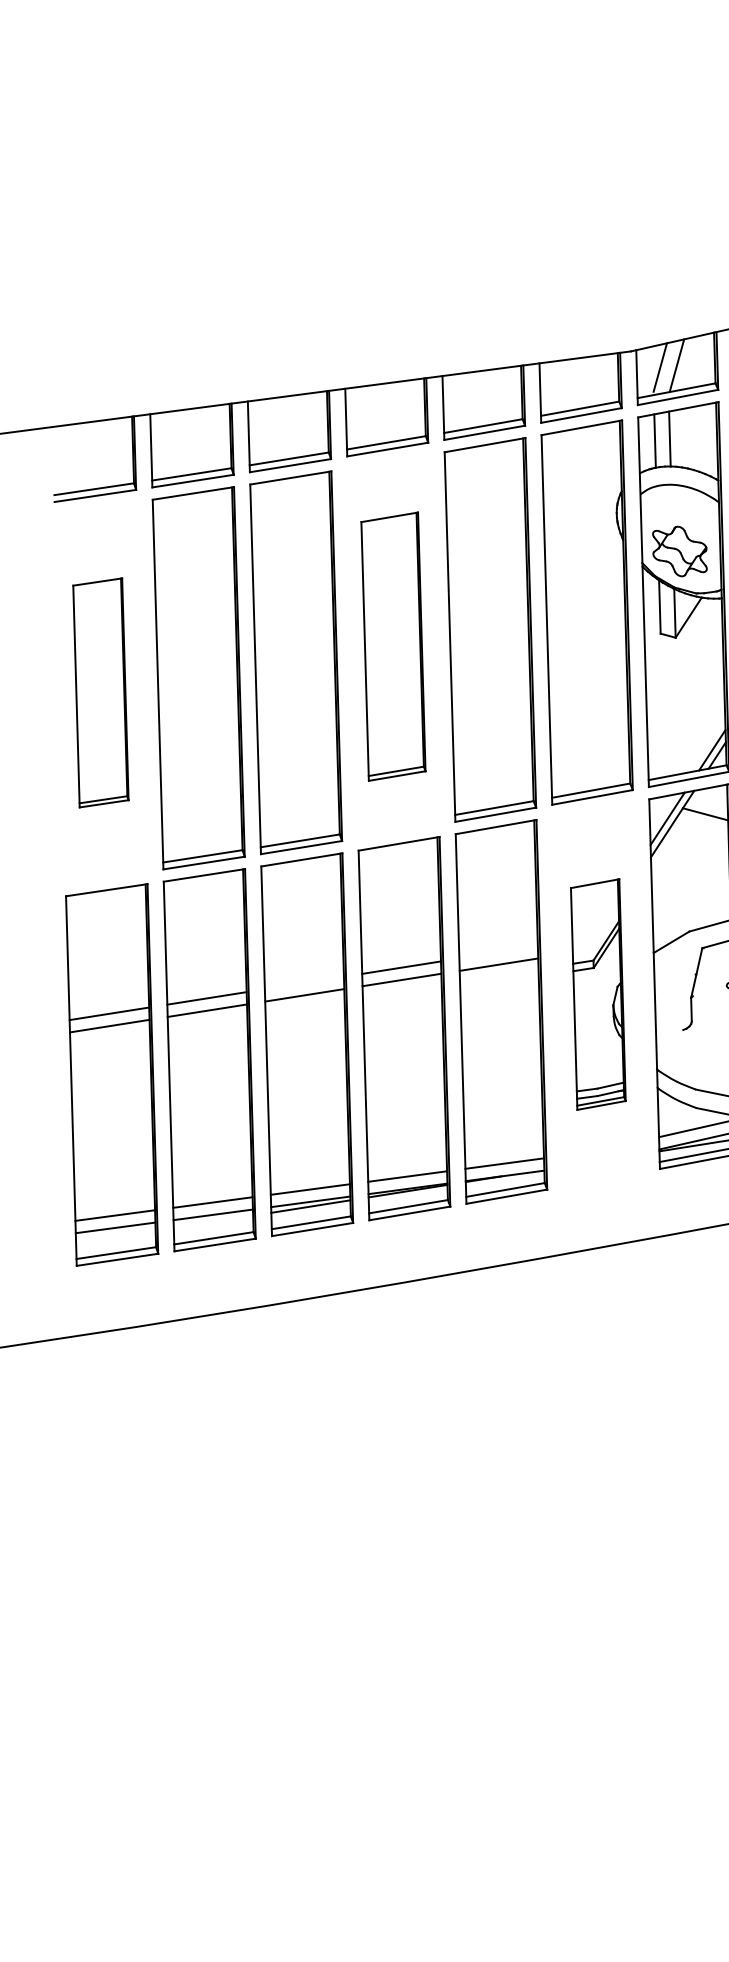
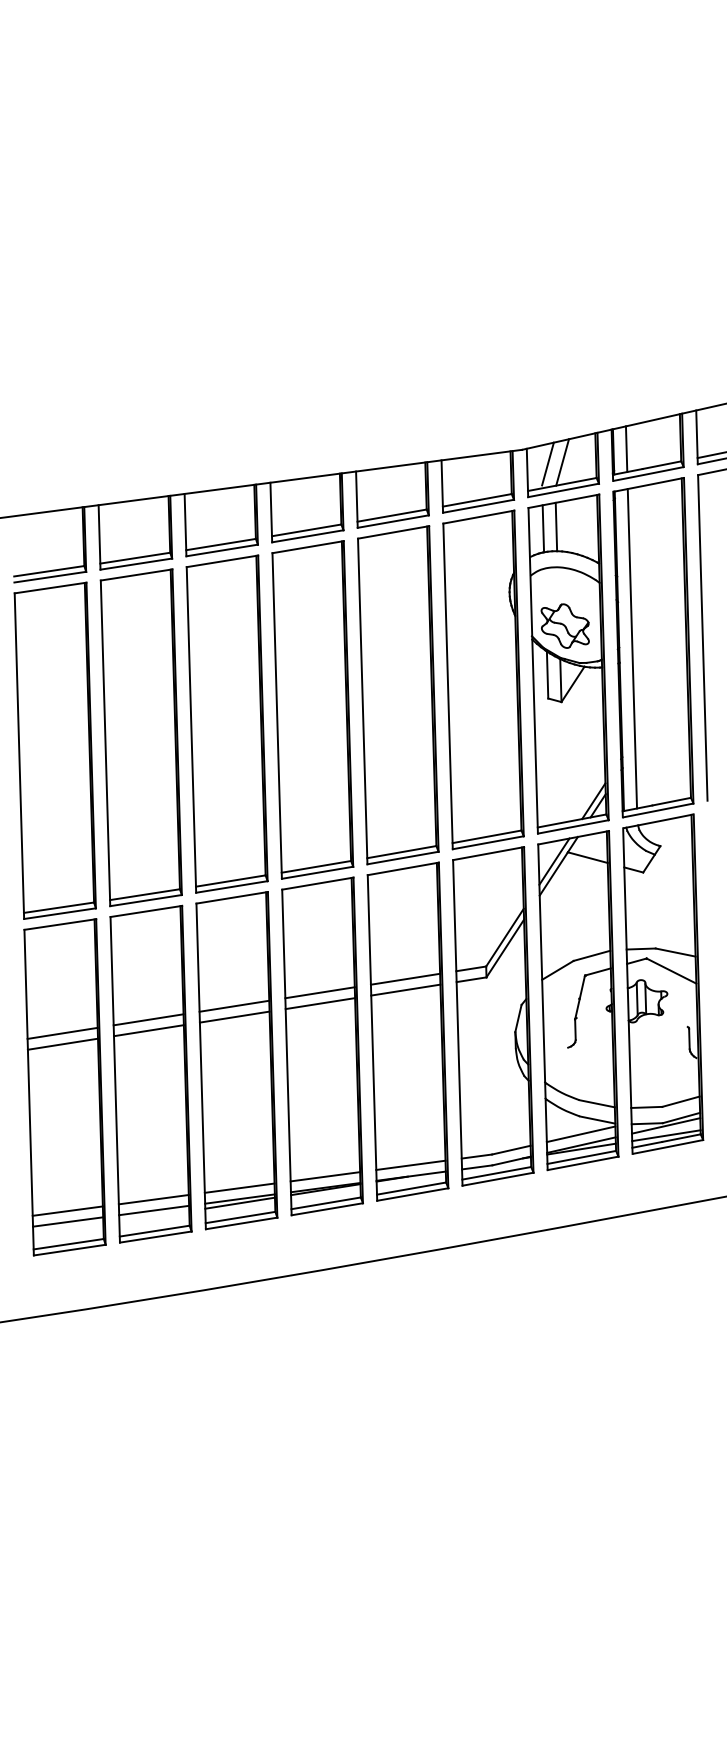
part: (393, 646) -> (312, 709), size x1.43
part: (100, 692) -> (54, 750), size x1.67
line: (498, 951) -> (405, 978), added
line: (304, 982) -> (234, 1005), added
part: (598, 994) -> (493, 1016), size x1.67

